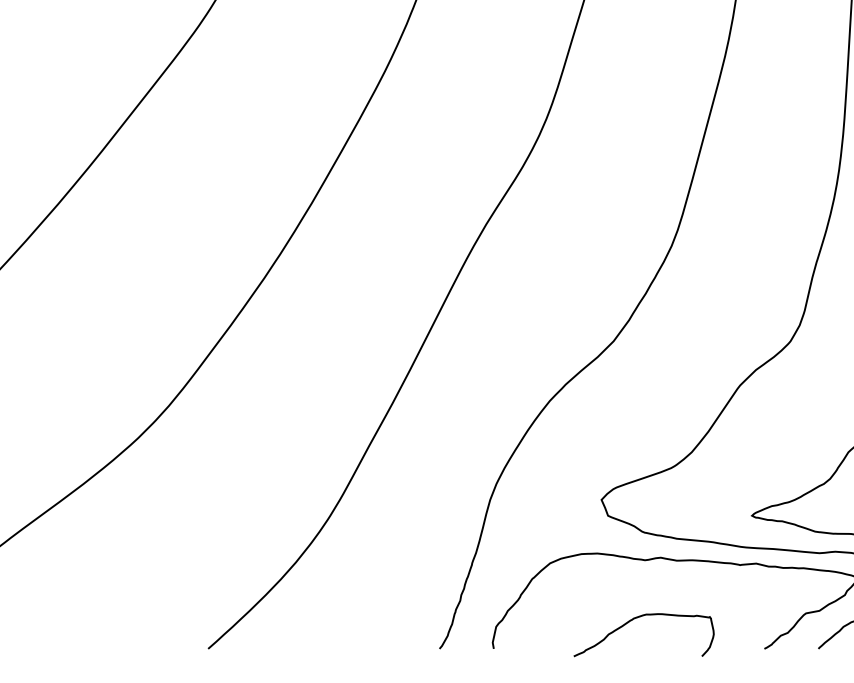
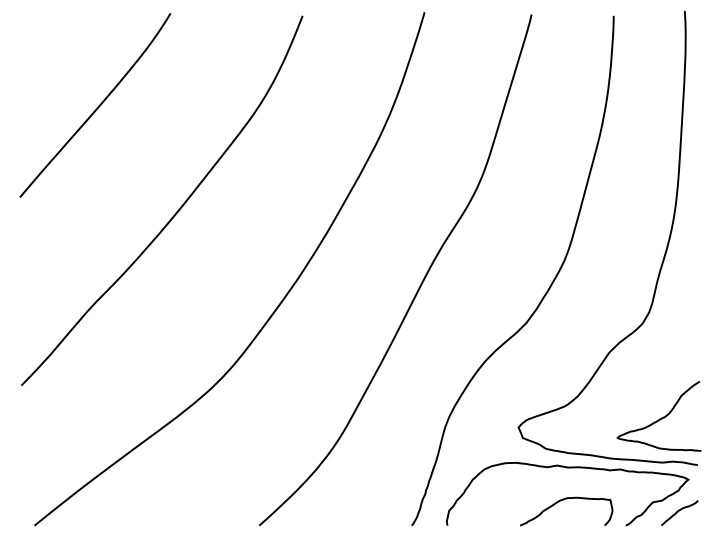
curve: (636, 619) -> (561, 501), moved

